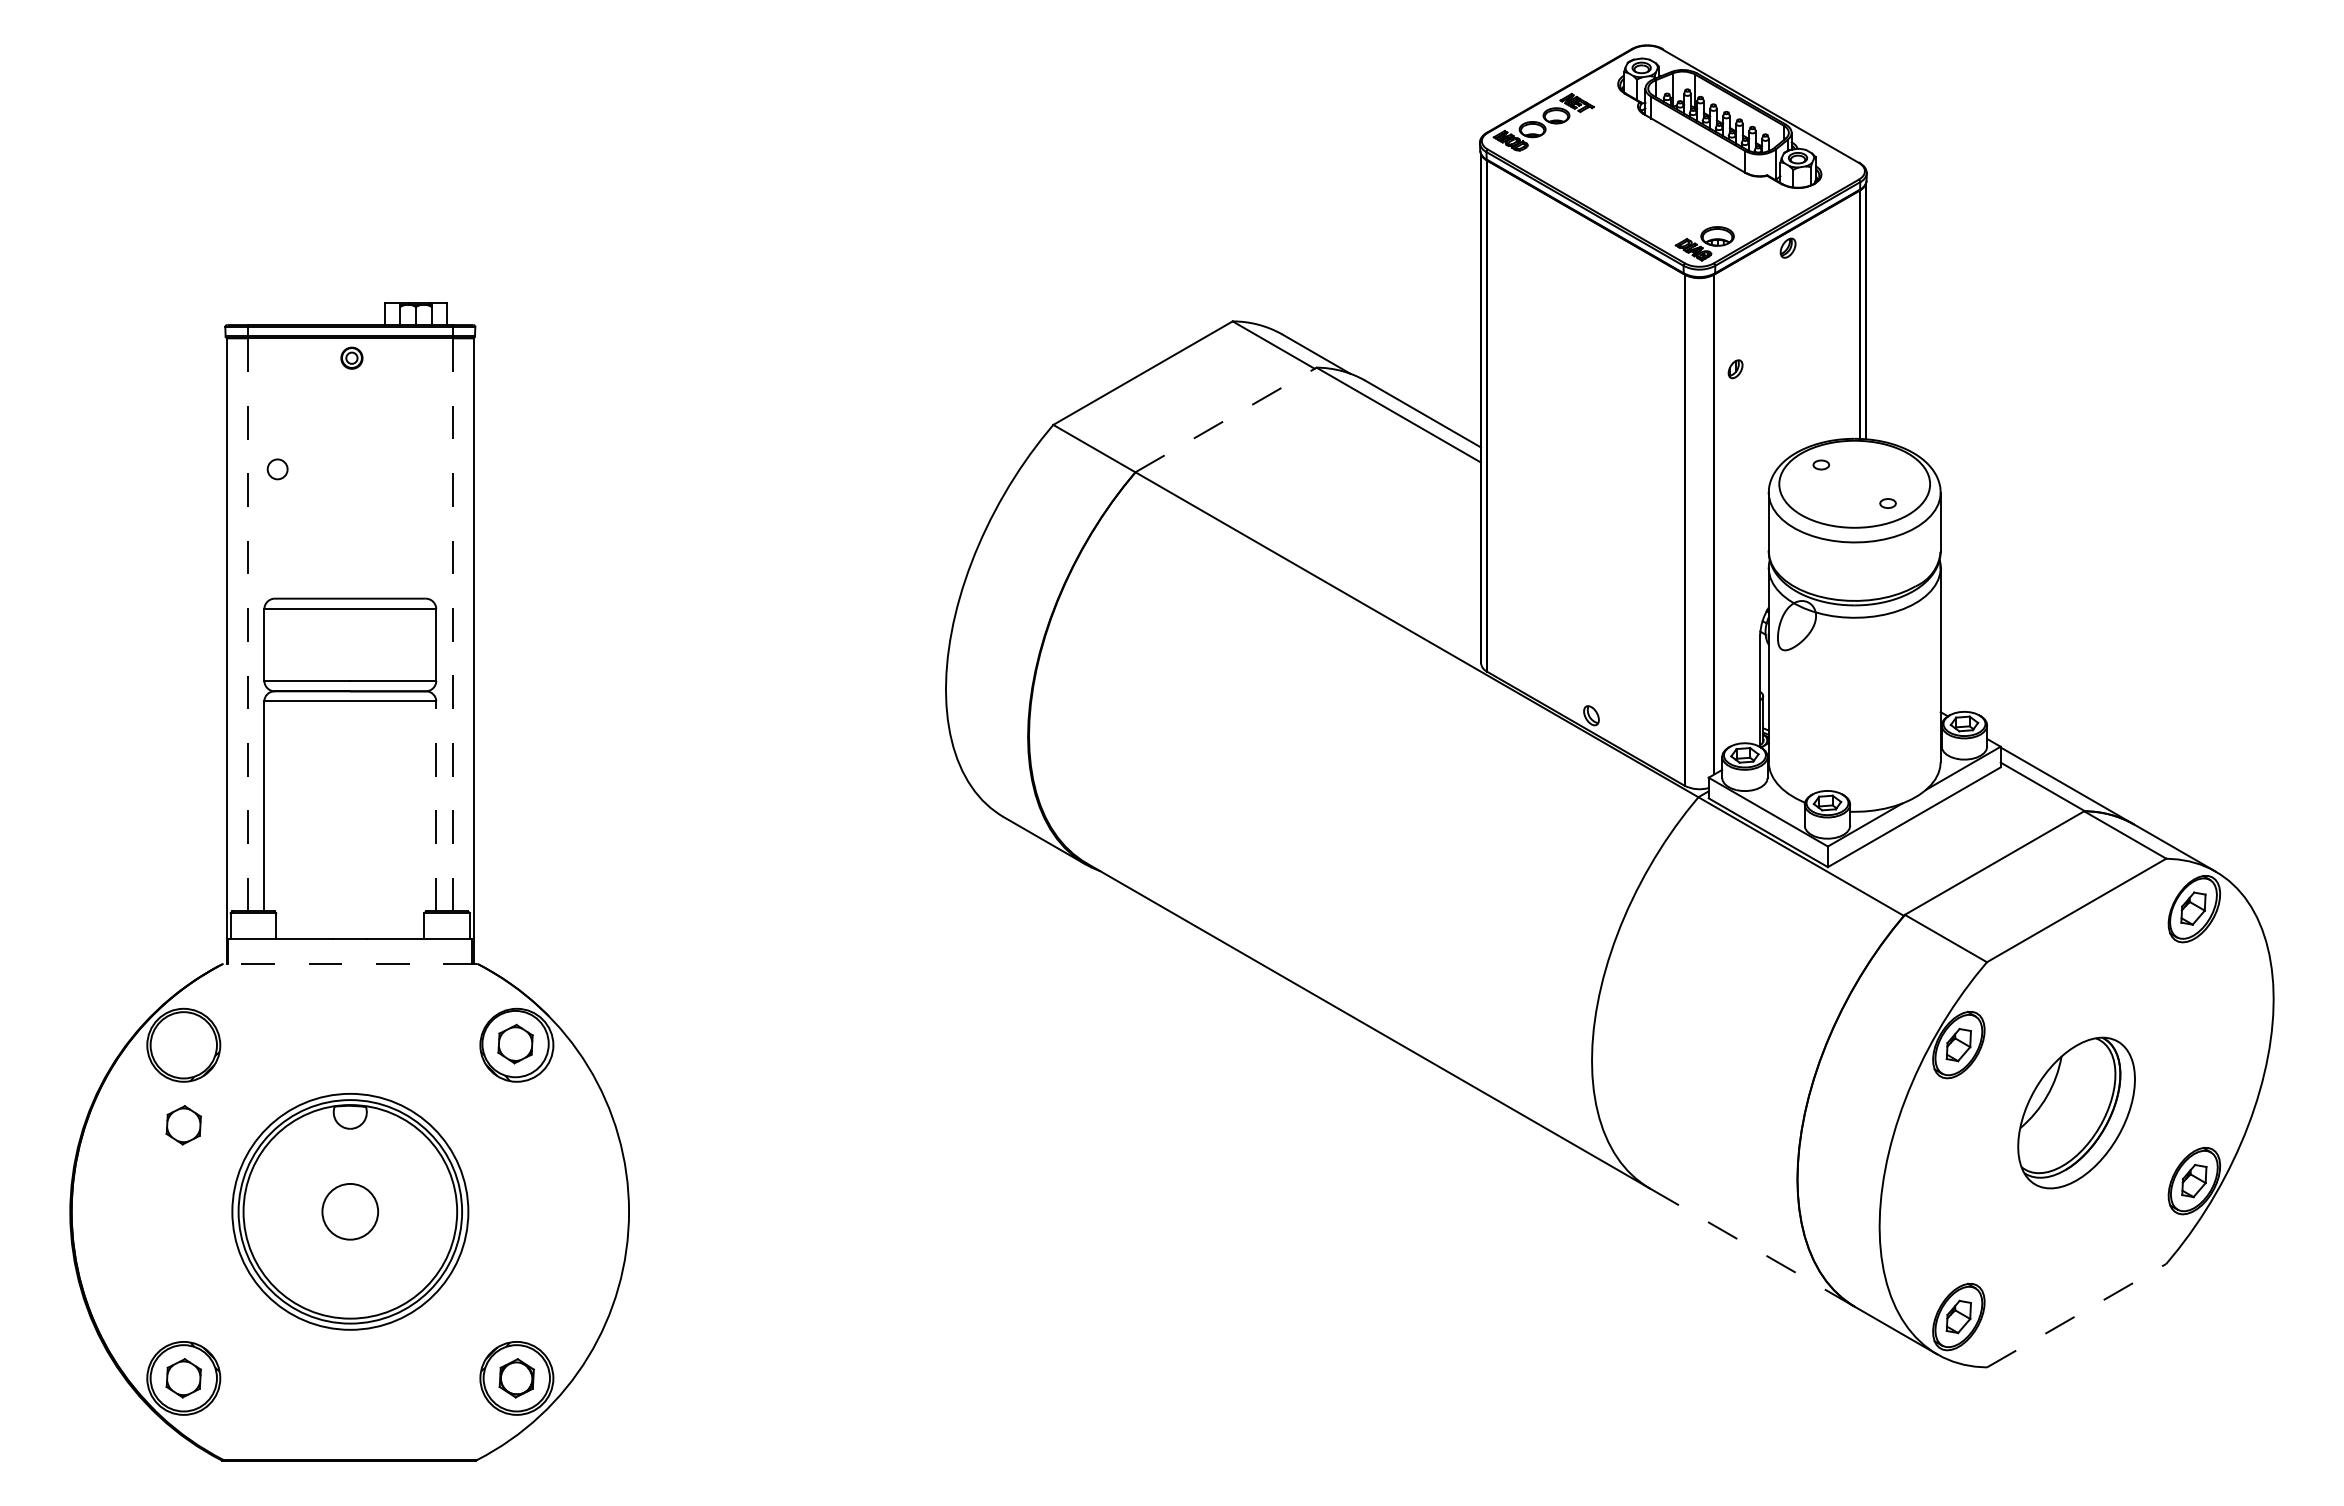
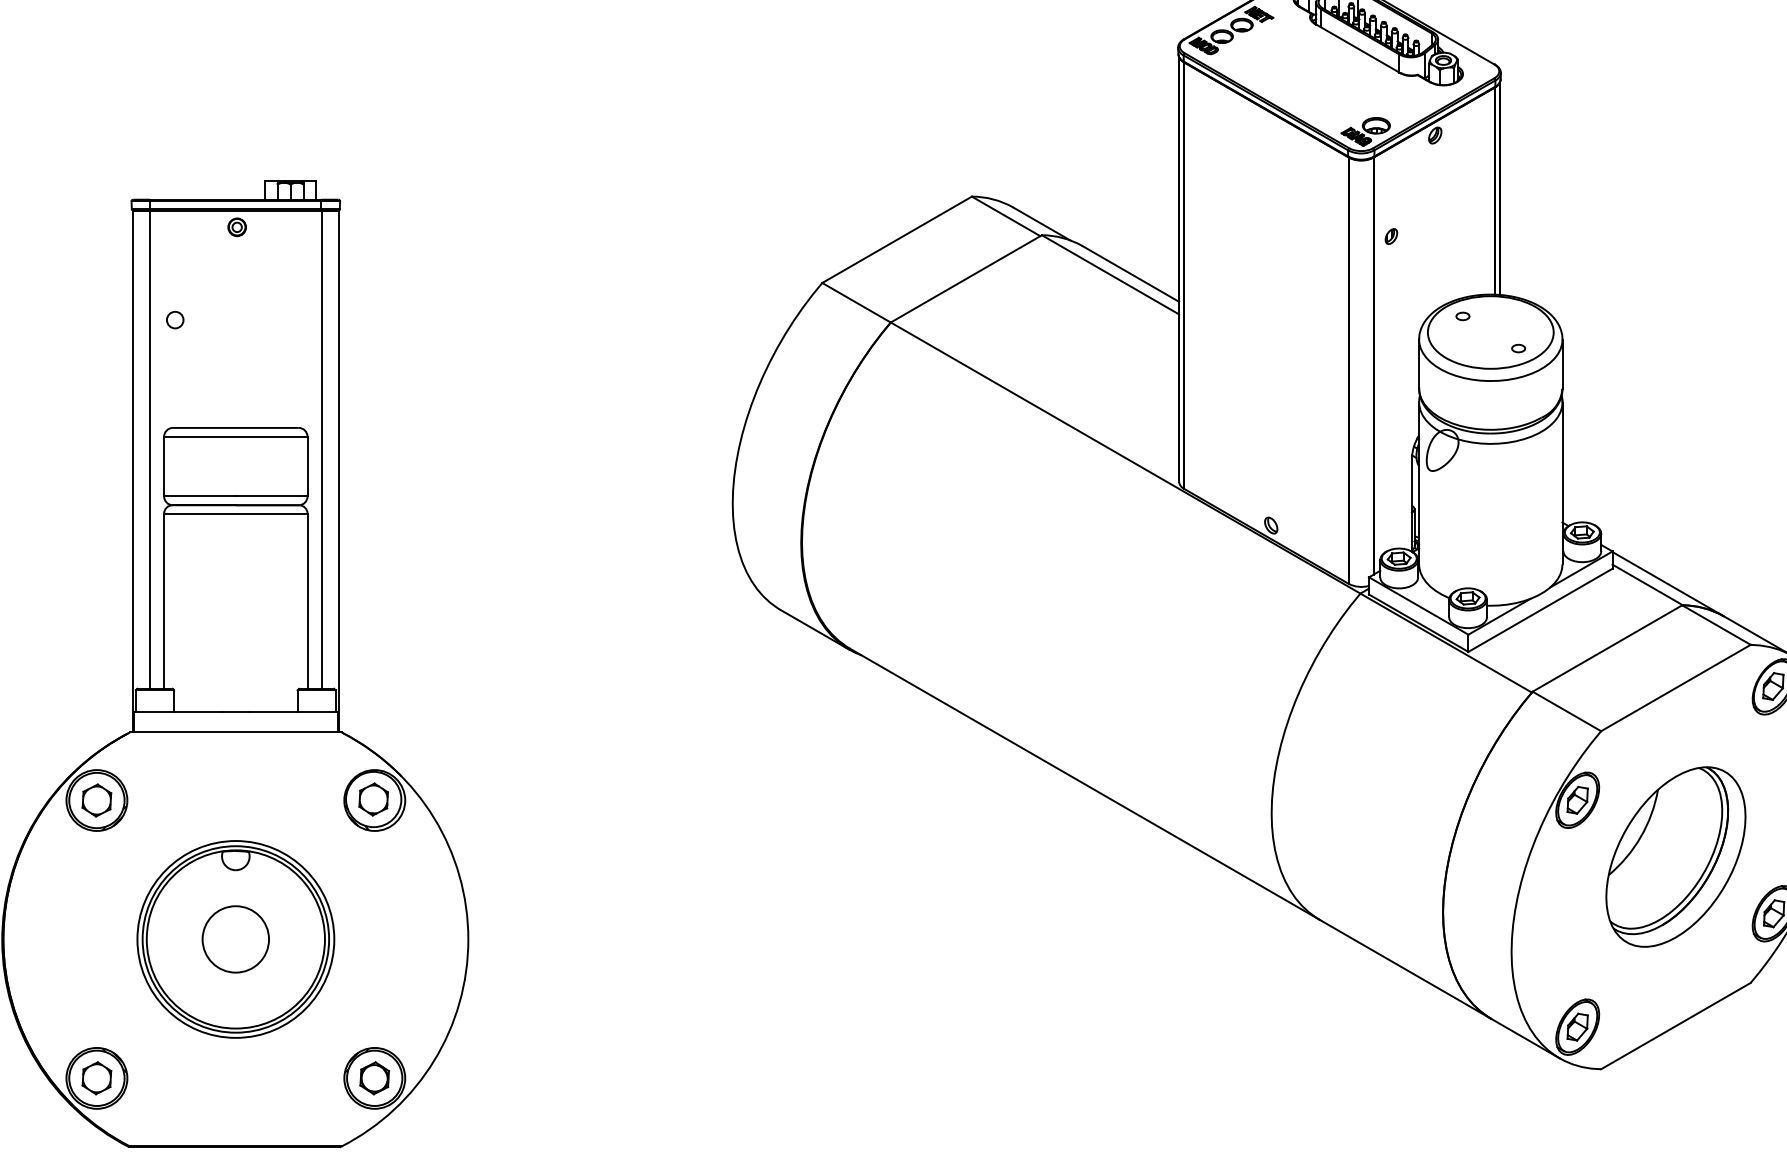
line: (1226, 419) -> (966, 278), dashed -> solid
line: (247, 624) -> (150, 449), dashed -> solid
line: (453, 624) -> (321, 449), dashed -> solid
line: (436, 806) -> (307, 601), dashed -> solid
line: (350, 963) -> (235, 732), dashed -> solid
part: (2076, 1112) -> (1675, 856), size x1.43
part: (183, 1125) -> (96, 800), moved
circle: (350, 1211) -> (235, 939), size x1.43
line: (1752, 1247) -> (1405, 969), dashed -> solid
line: (2076, 1315) -> (1675, 1025), dashed -> solid

